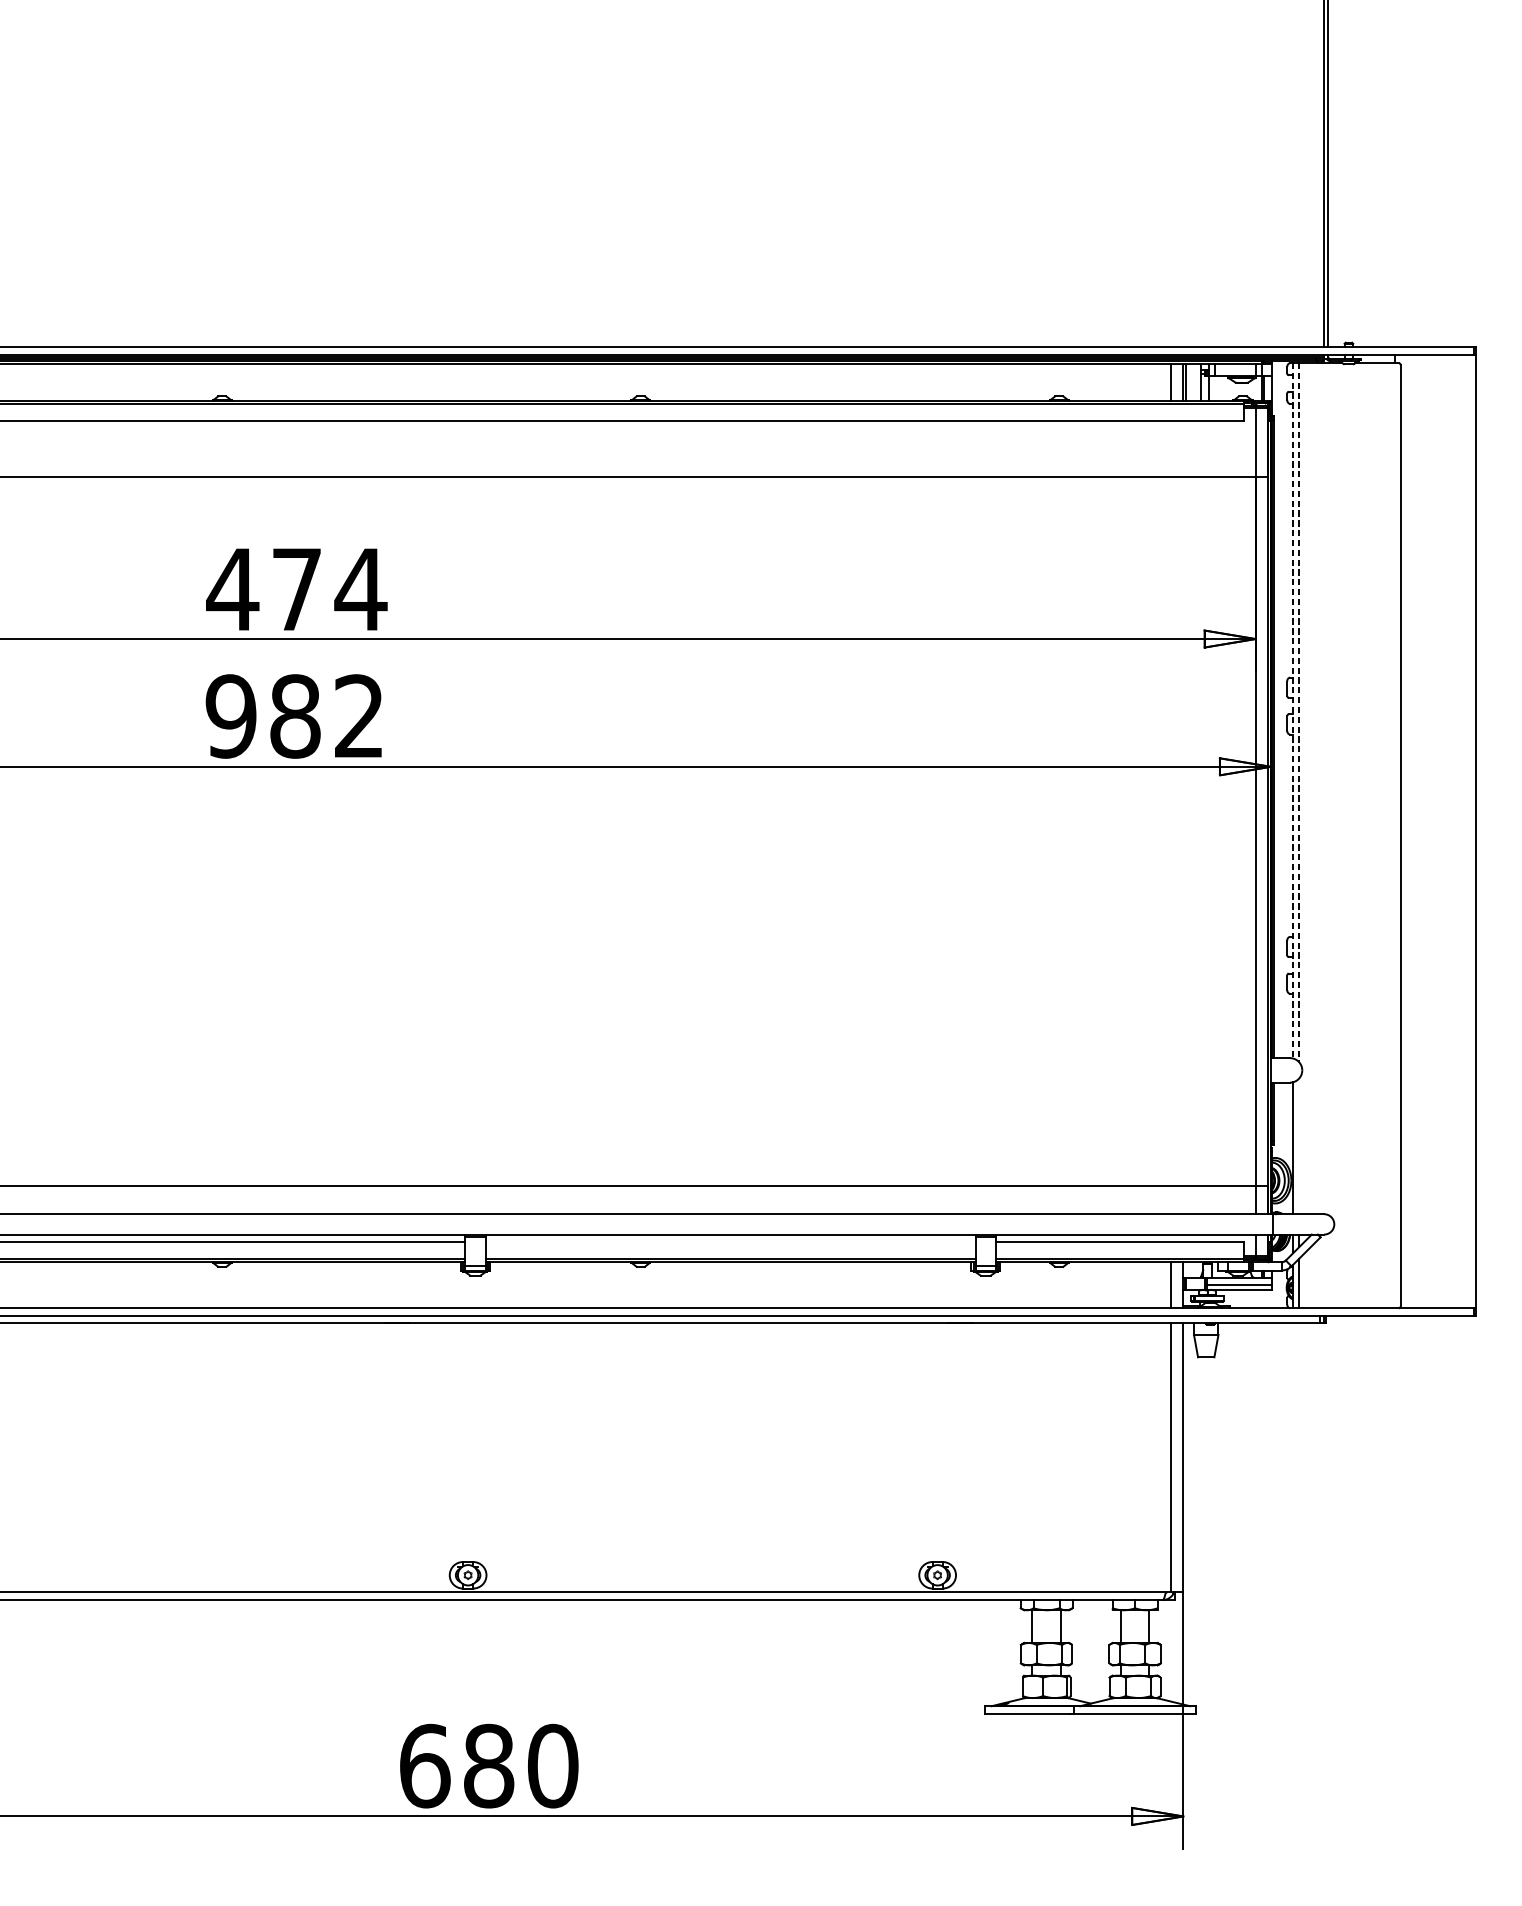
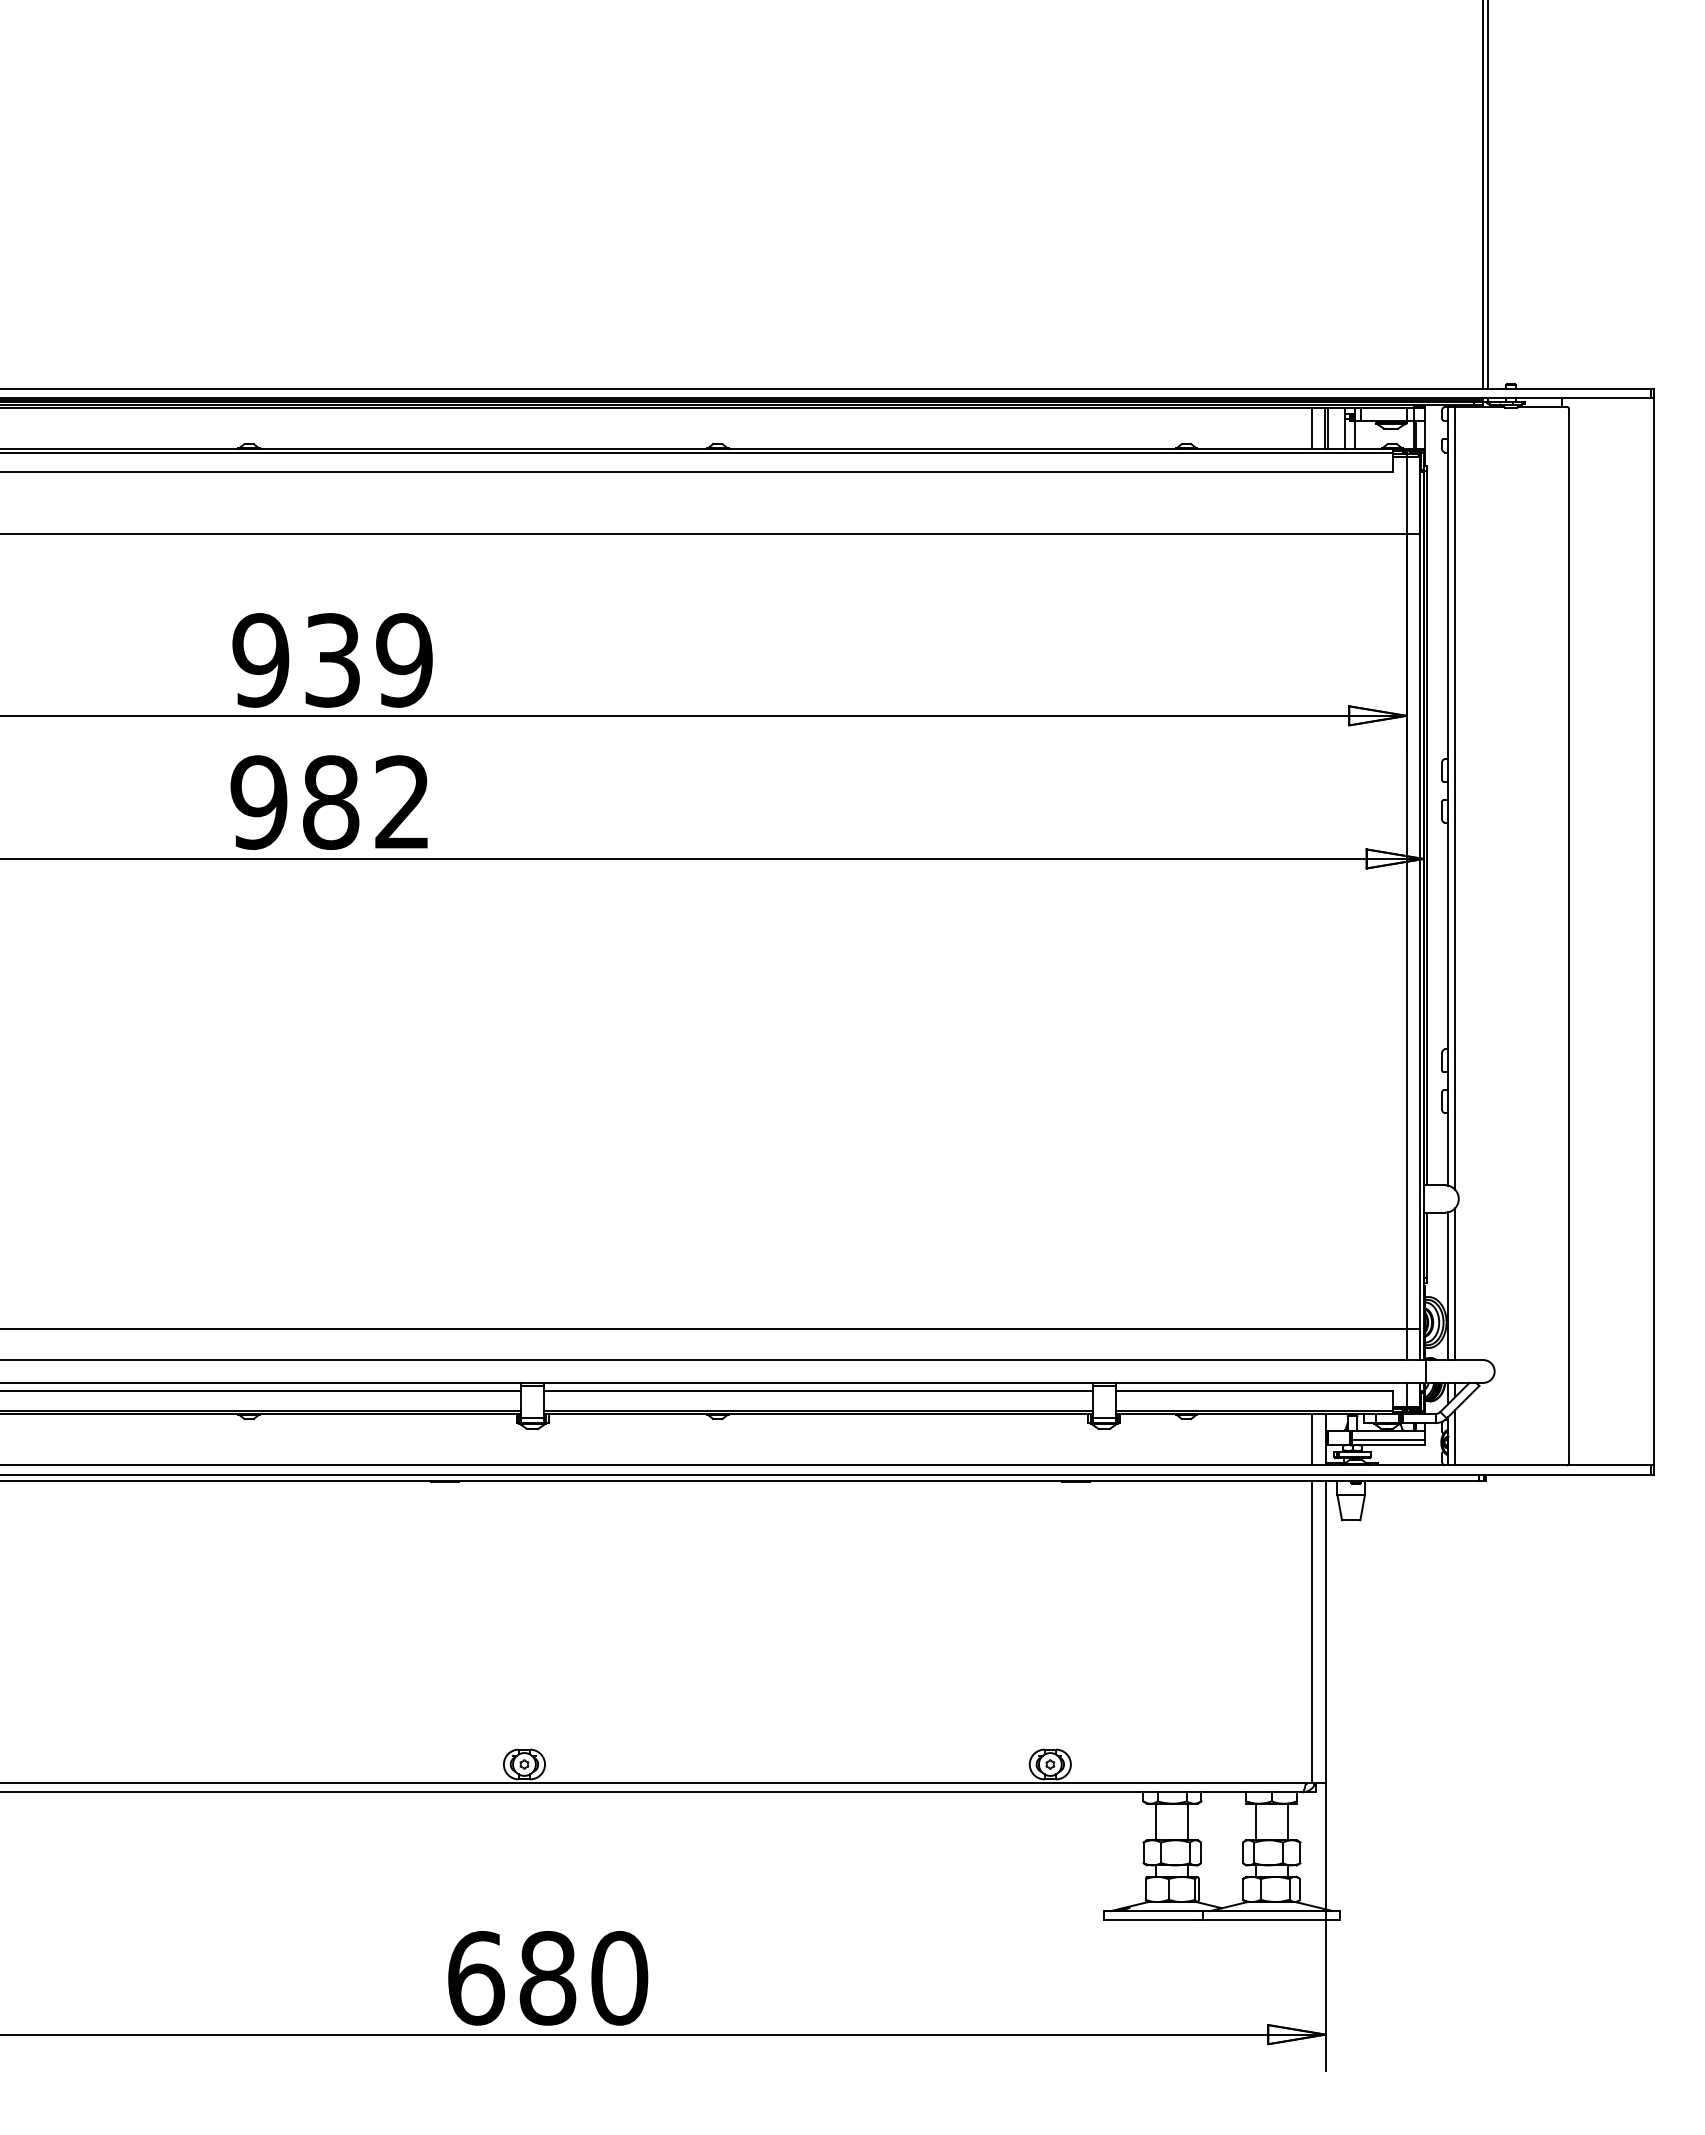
text: (296, 589) -> (332, 660), 474 -> 939
line: (1293, 711) -> (1448, 796), dashed -> solid
line: (1299, 712) -> (1455, 798), dashed -> solid
line: (1299, 1146) -> (1455, 1284), added
line: (730, 1242) -> (818, 1391), added

